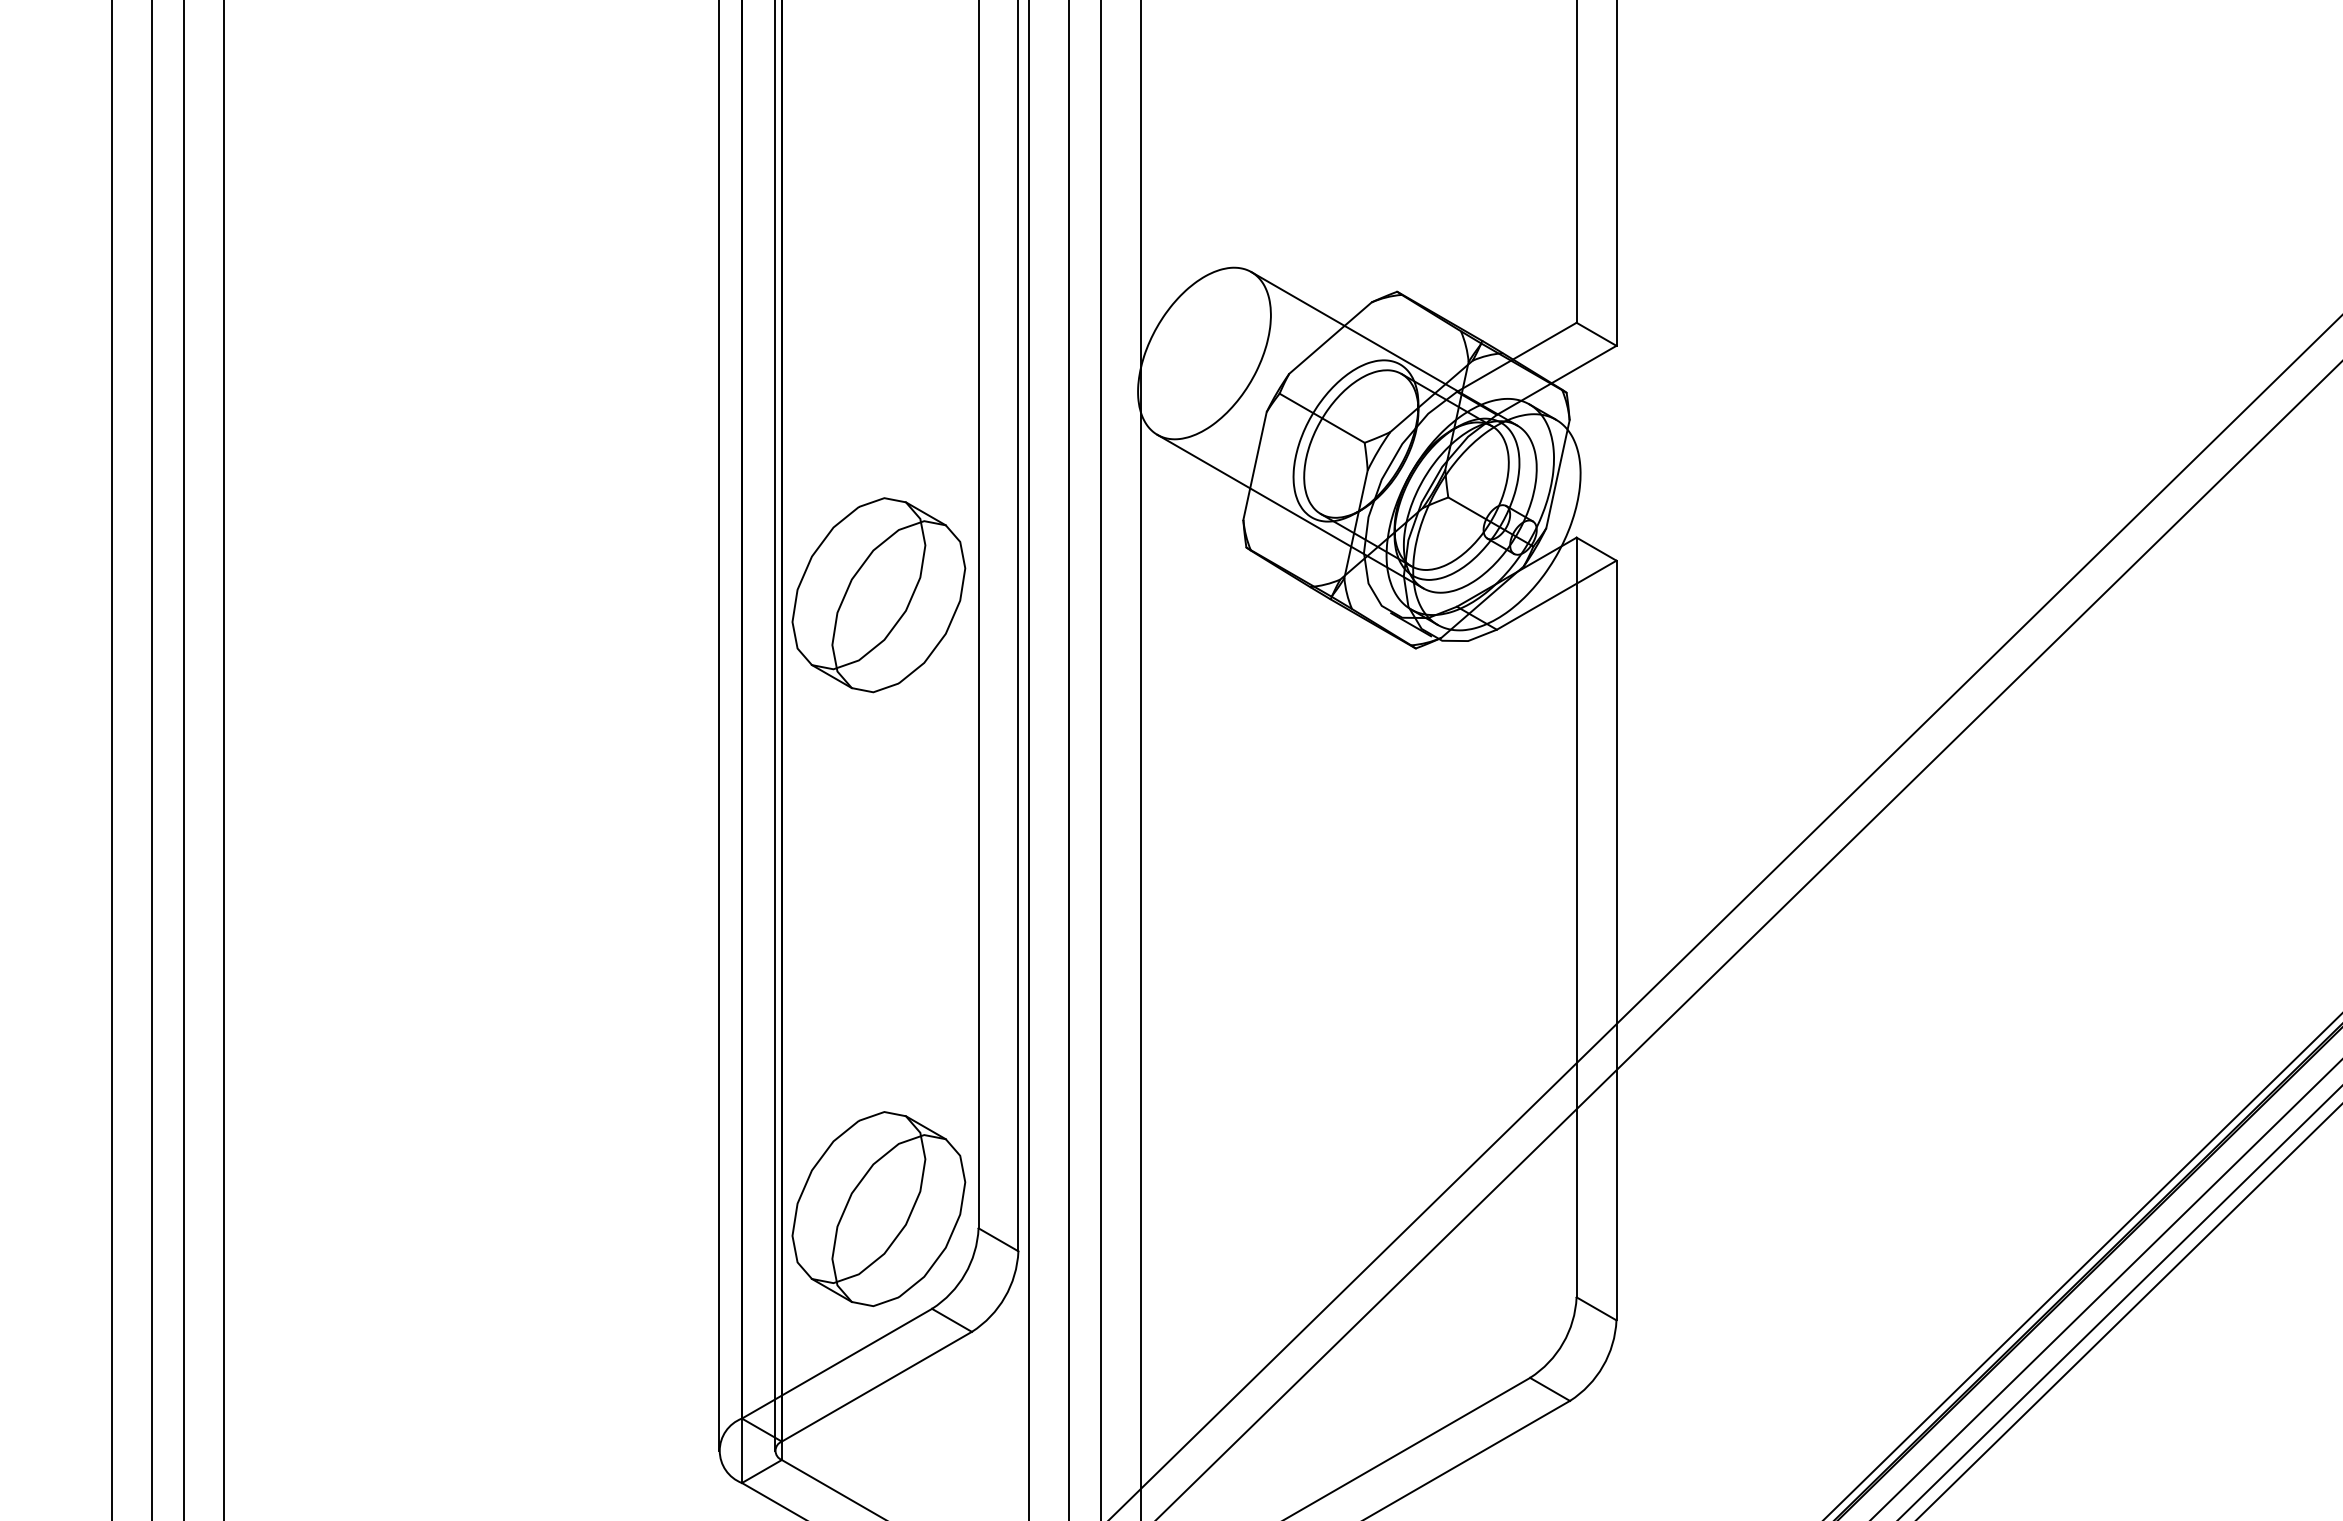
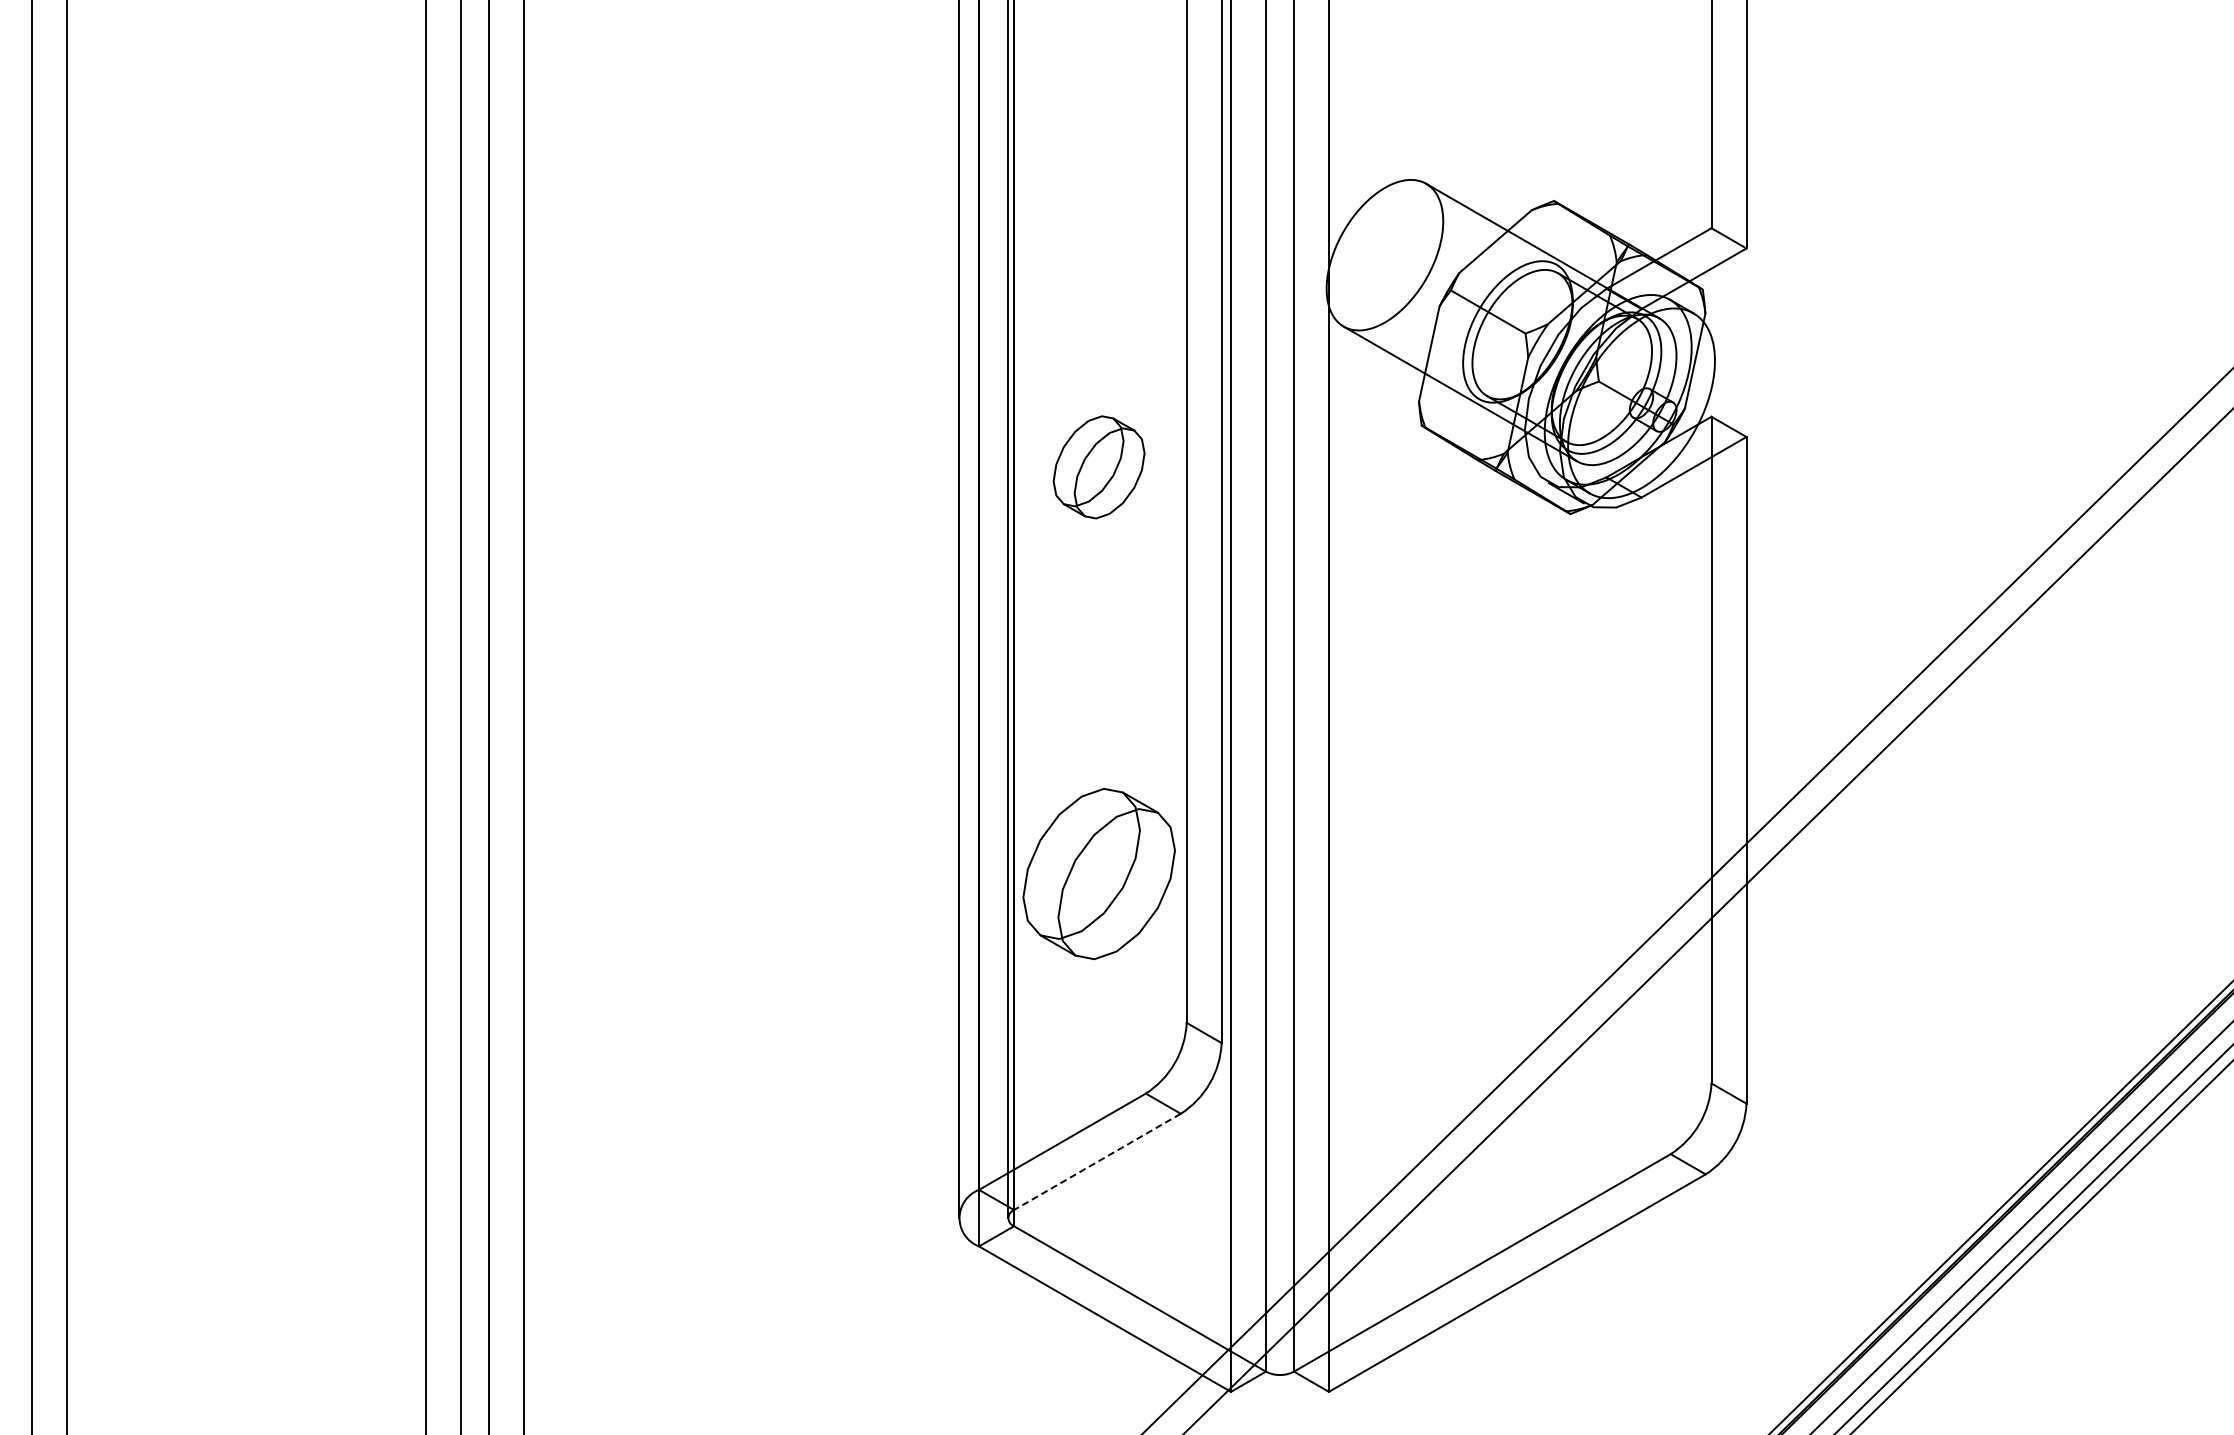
part: (878, 595) -> (1098, 467), size x0.6
part: (878, 1209) -> (1098, 874), moved
line: (876, 1387) -> (1097, 1162), solid -> dashed

